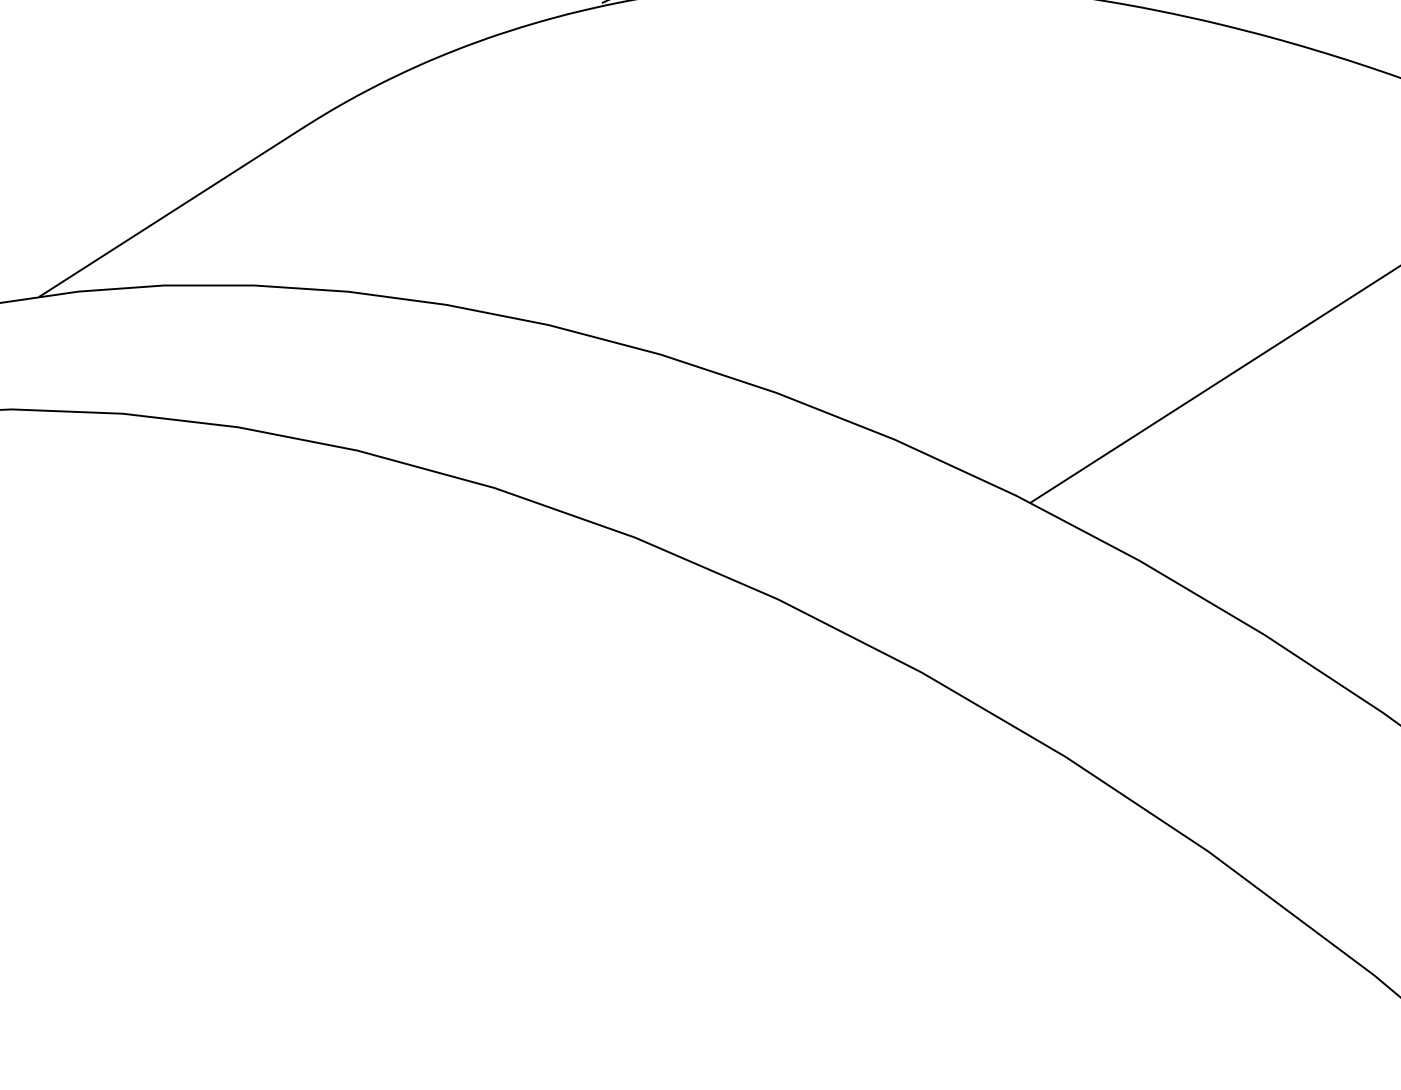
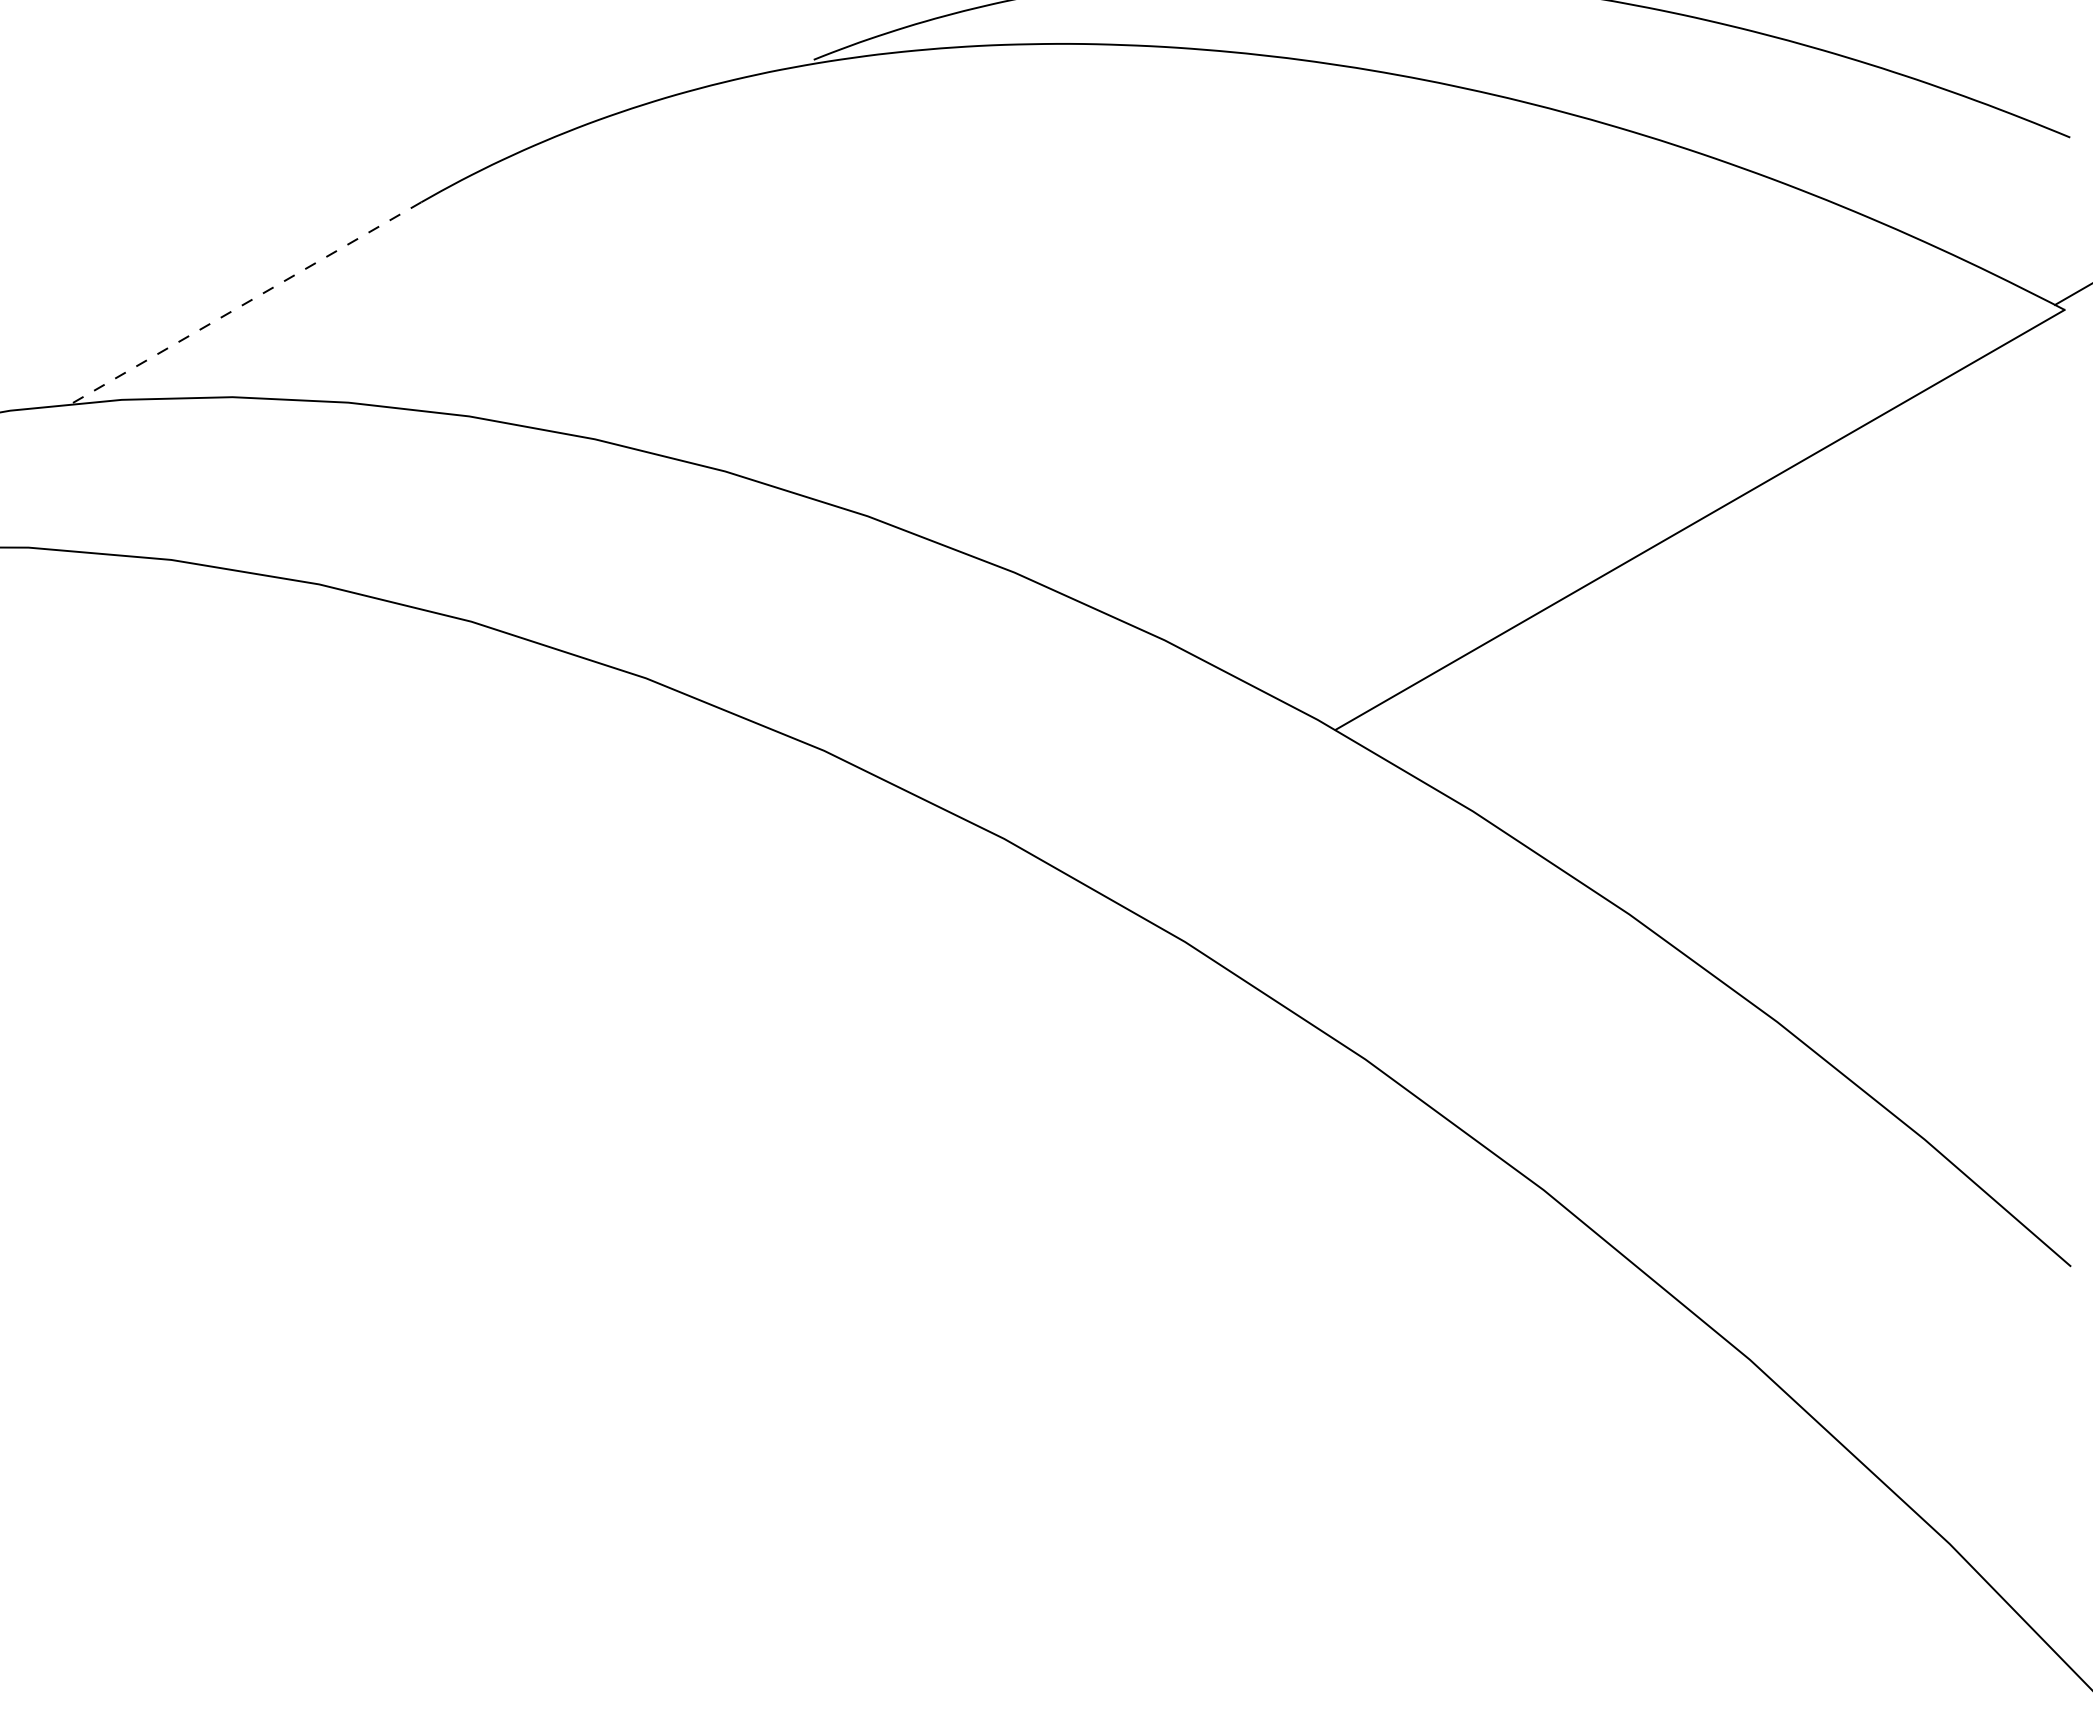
line: (171, 211) -> (246, 302), solid -> dashed

